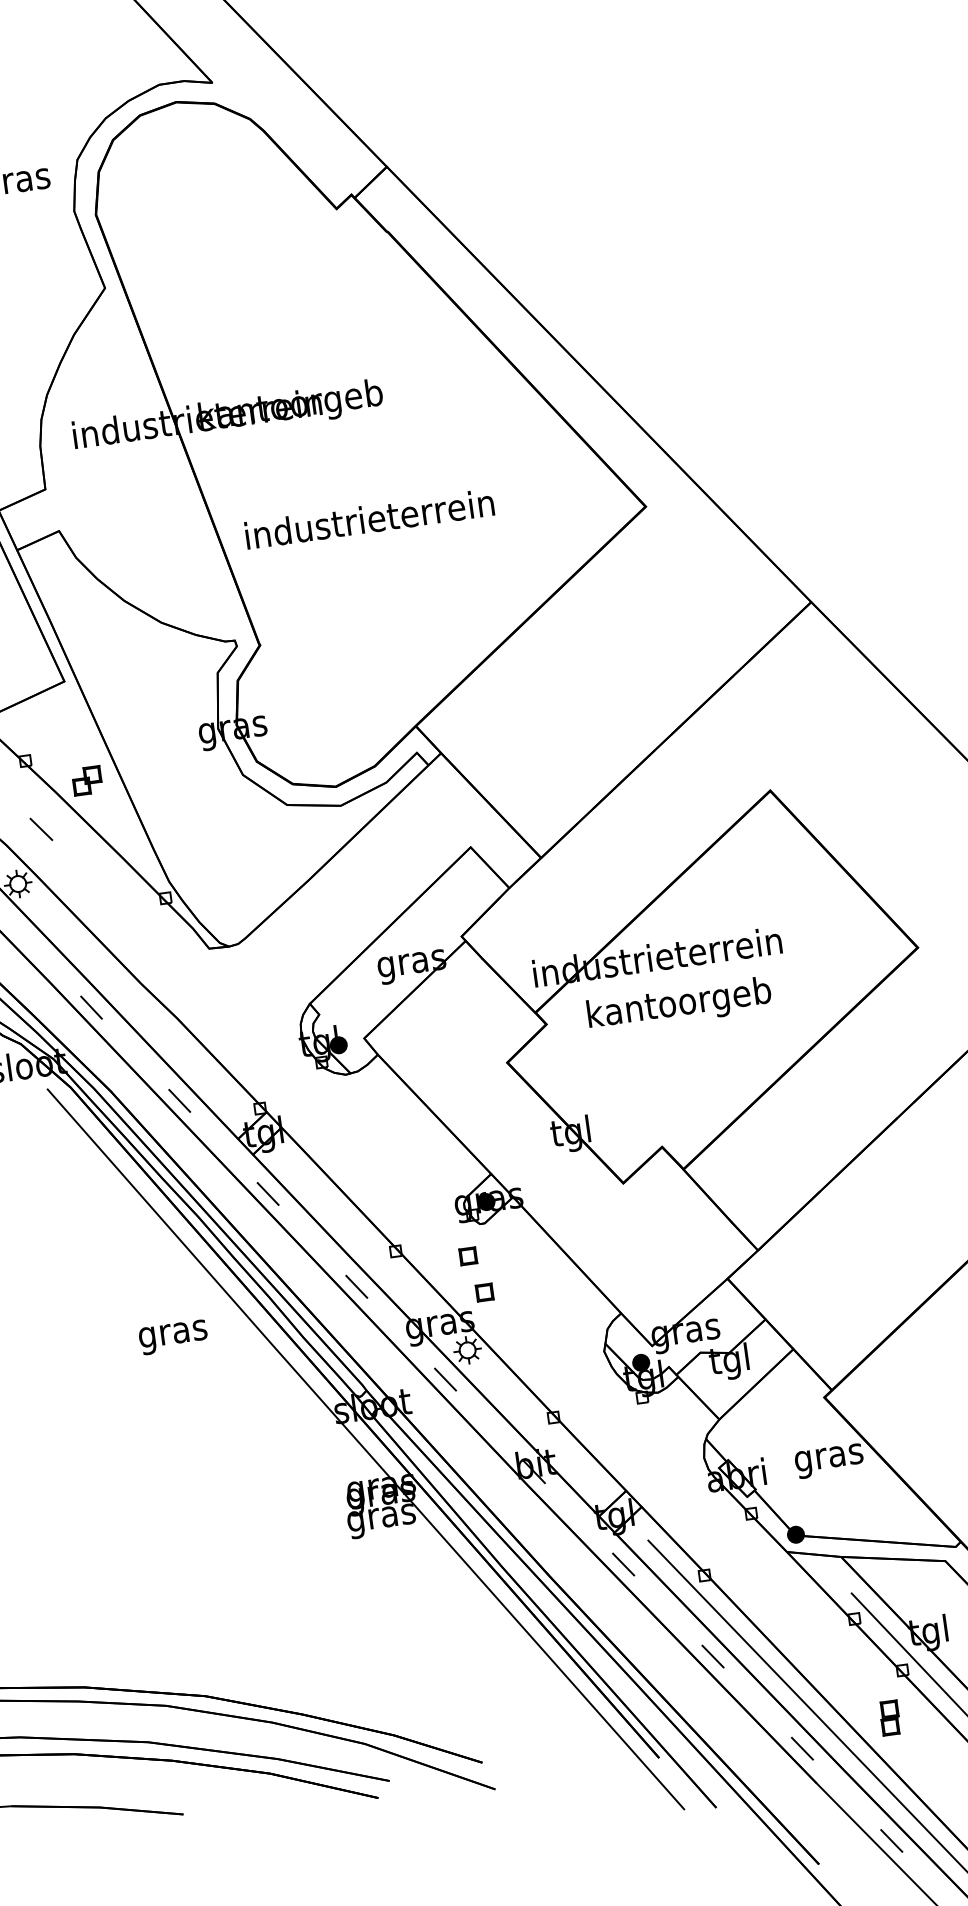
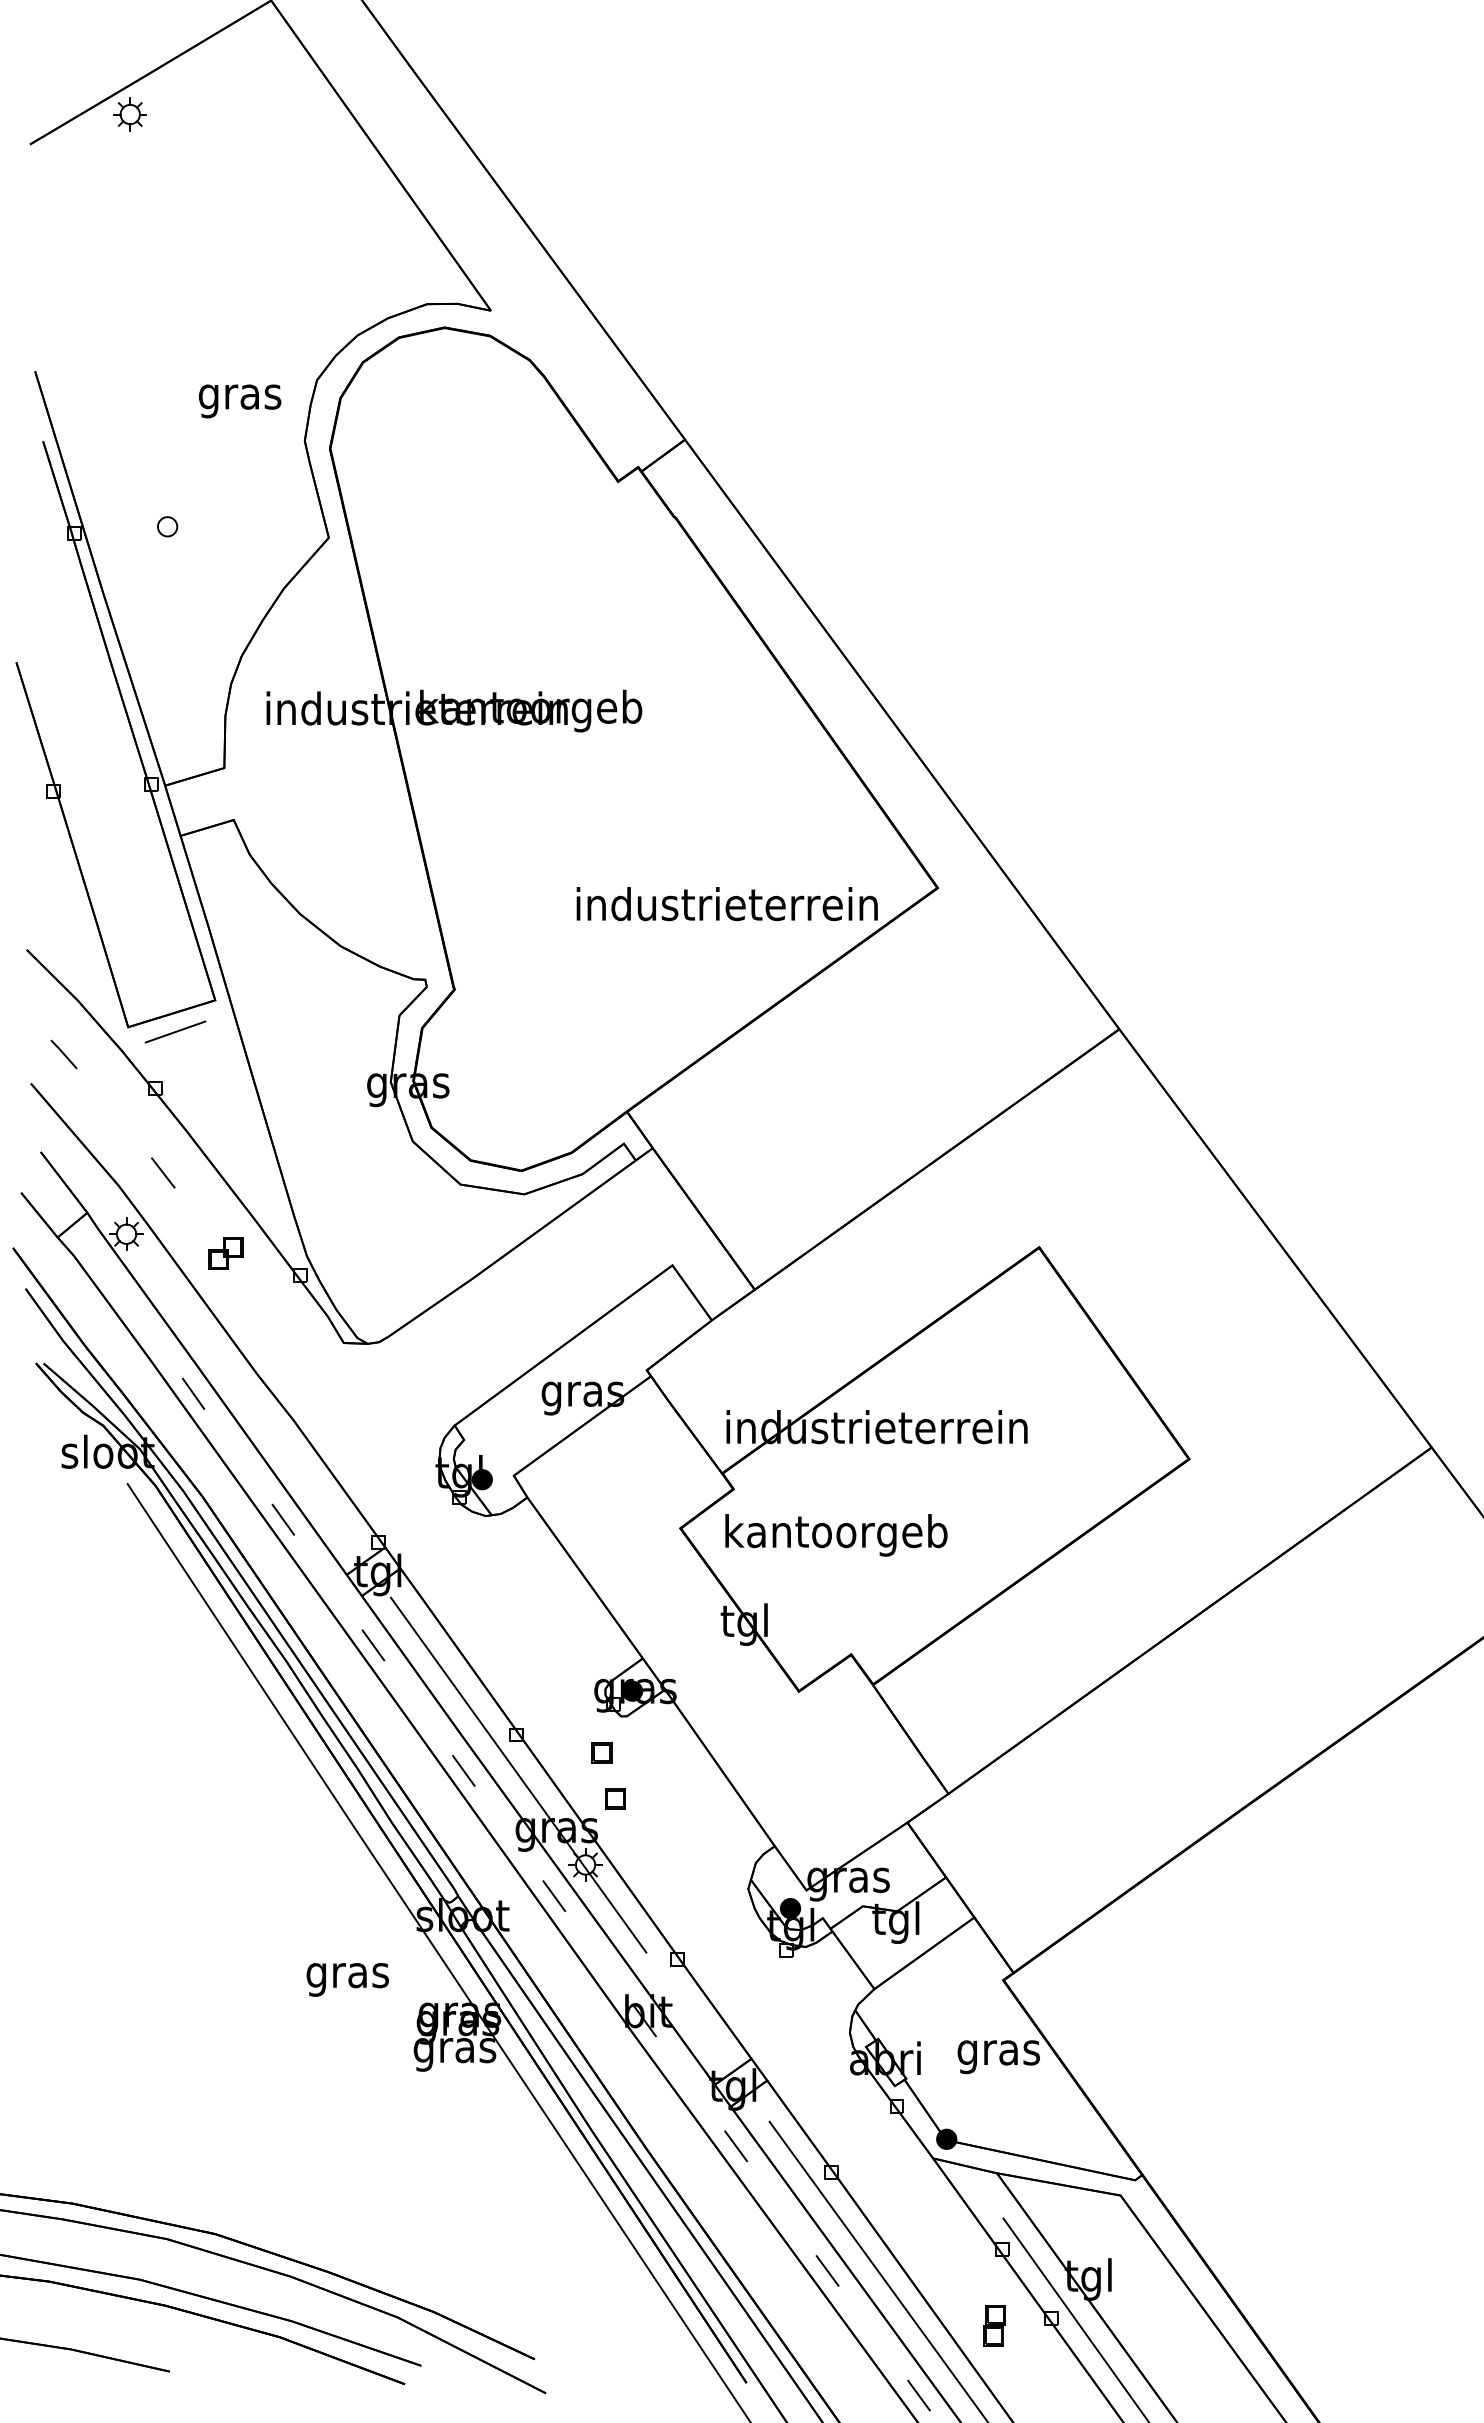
text: (369, 519) -> (726, 904), moved
line: (35, 711) -> (175, 1031), added
part: (86, 780) -> (225, 1253), moved
text: (679, 1005) -> (836, 1535), moved
line: (402, 1283) -> (518, 1774), added
text: (173, 1337) -> (347, 1979), moved
part: (889, 1718) -> (994, 2325), moved

